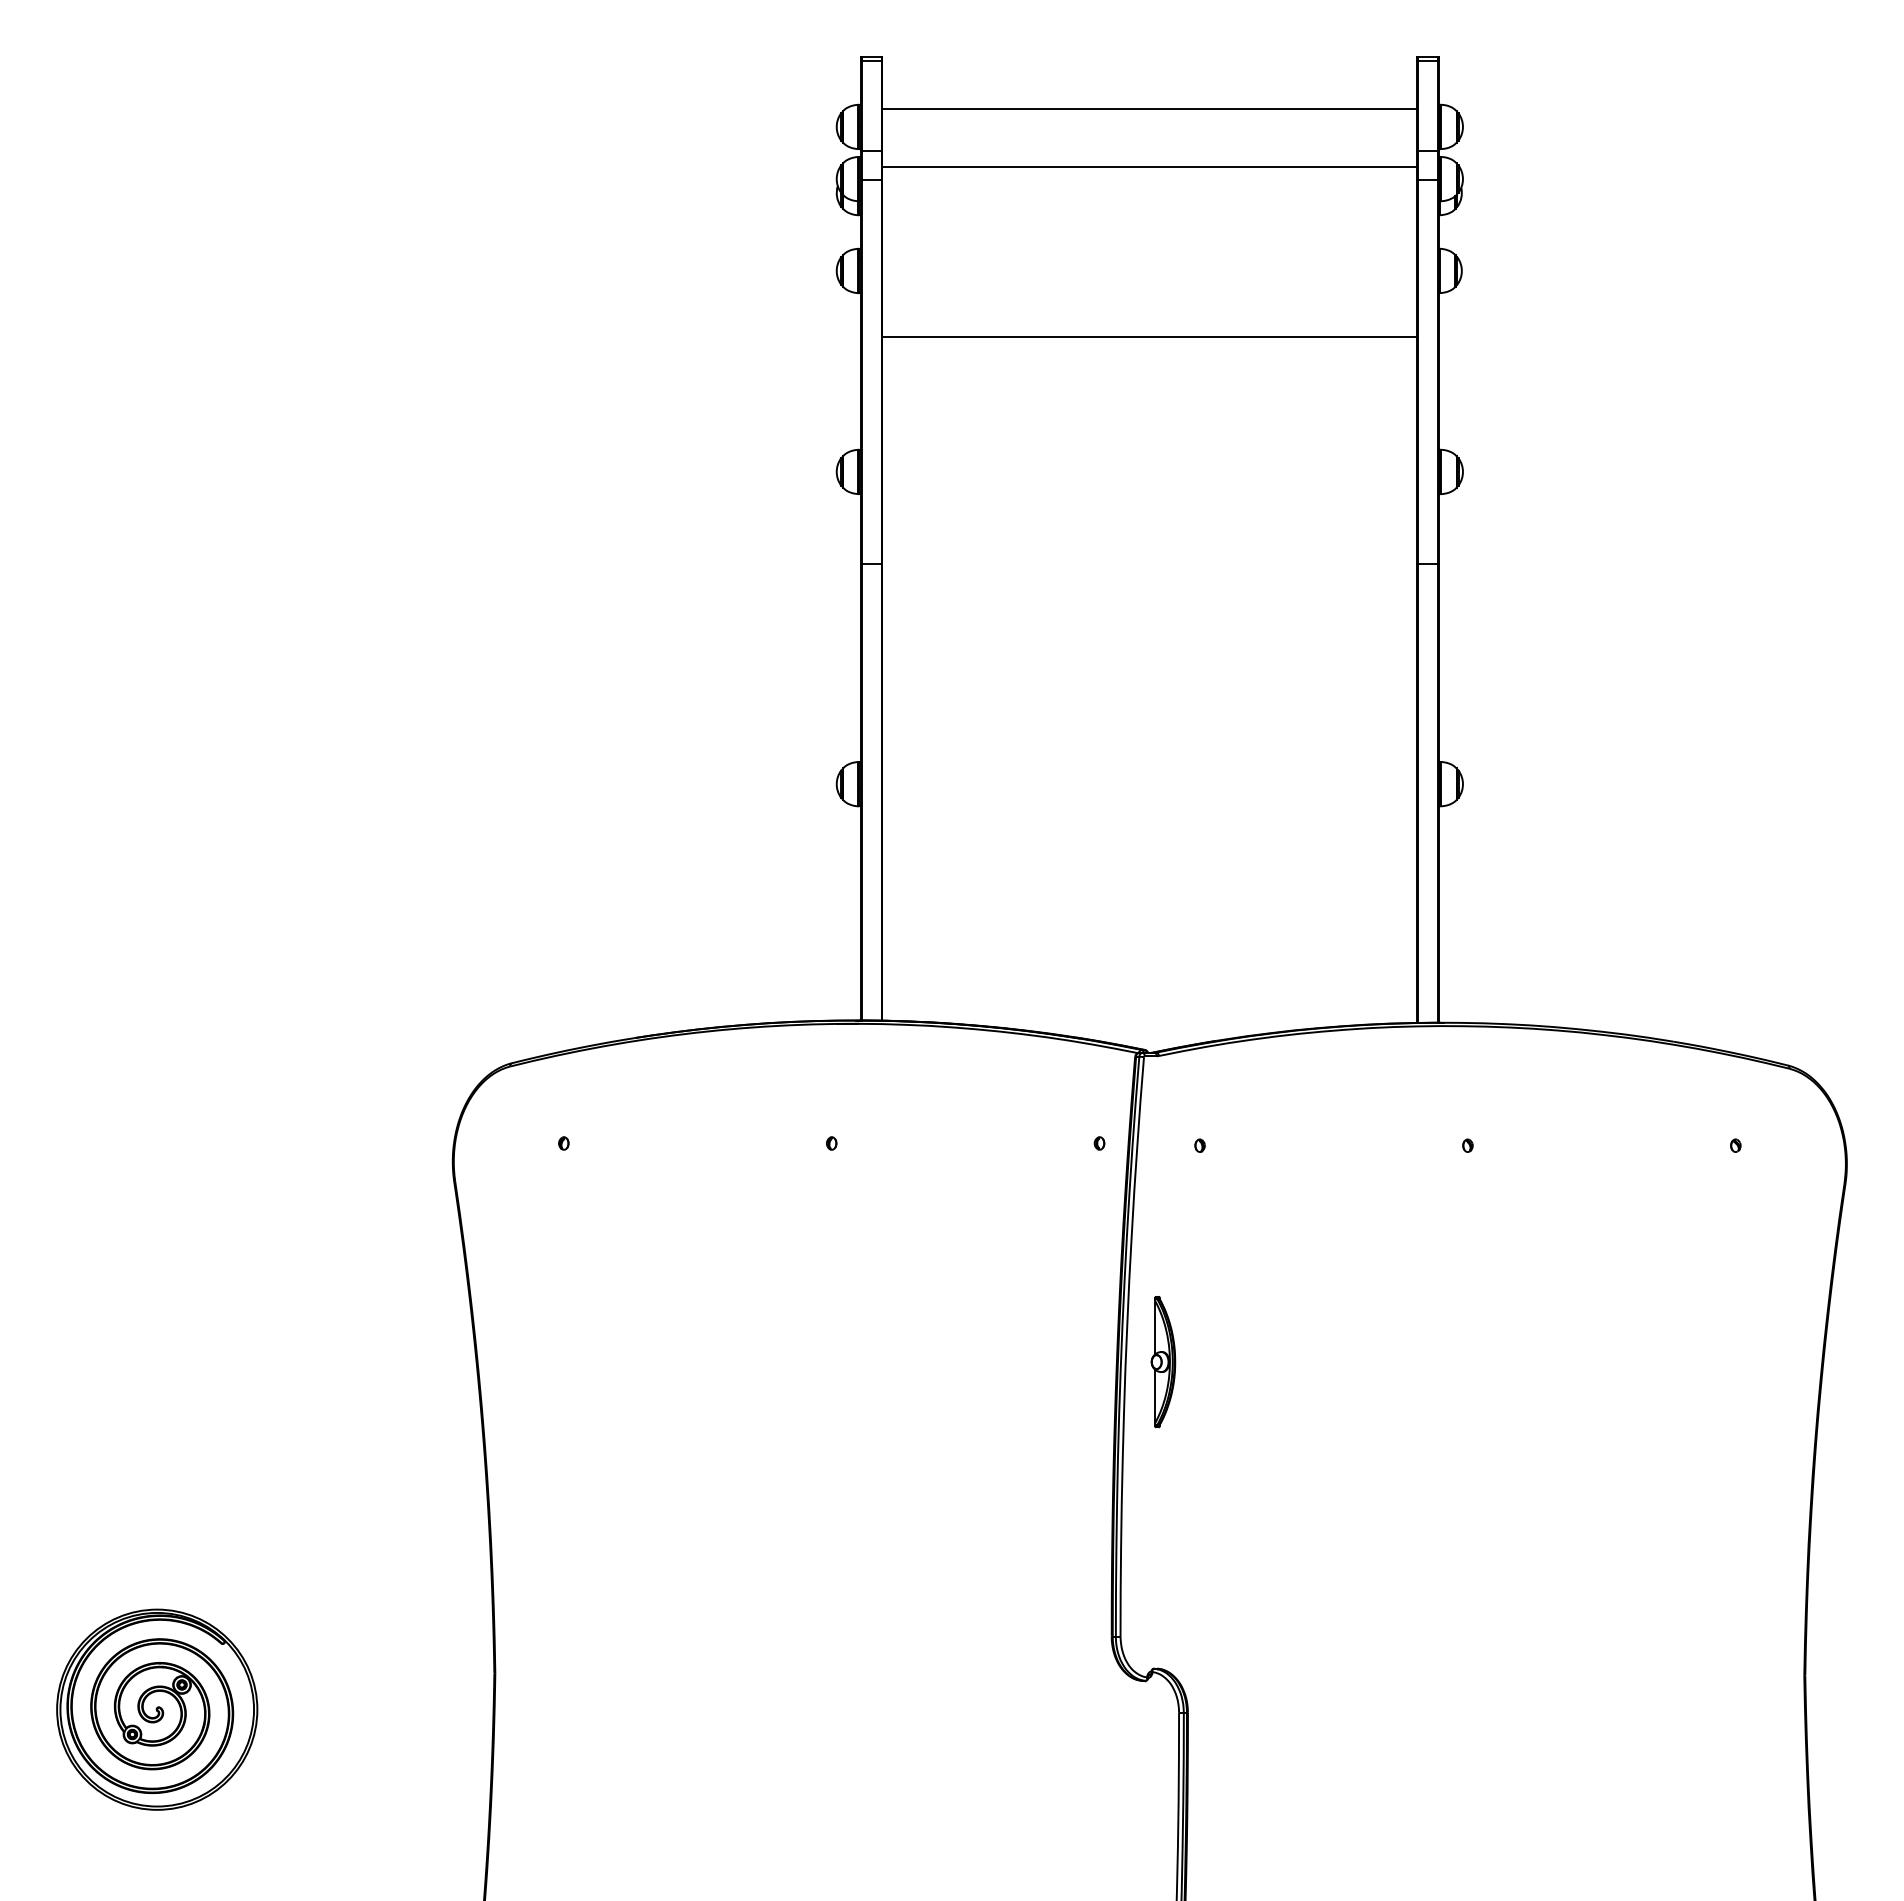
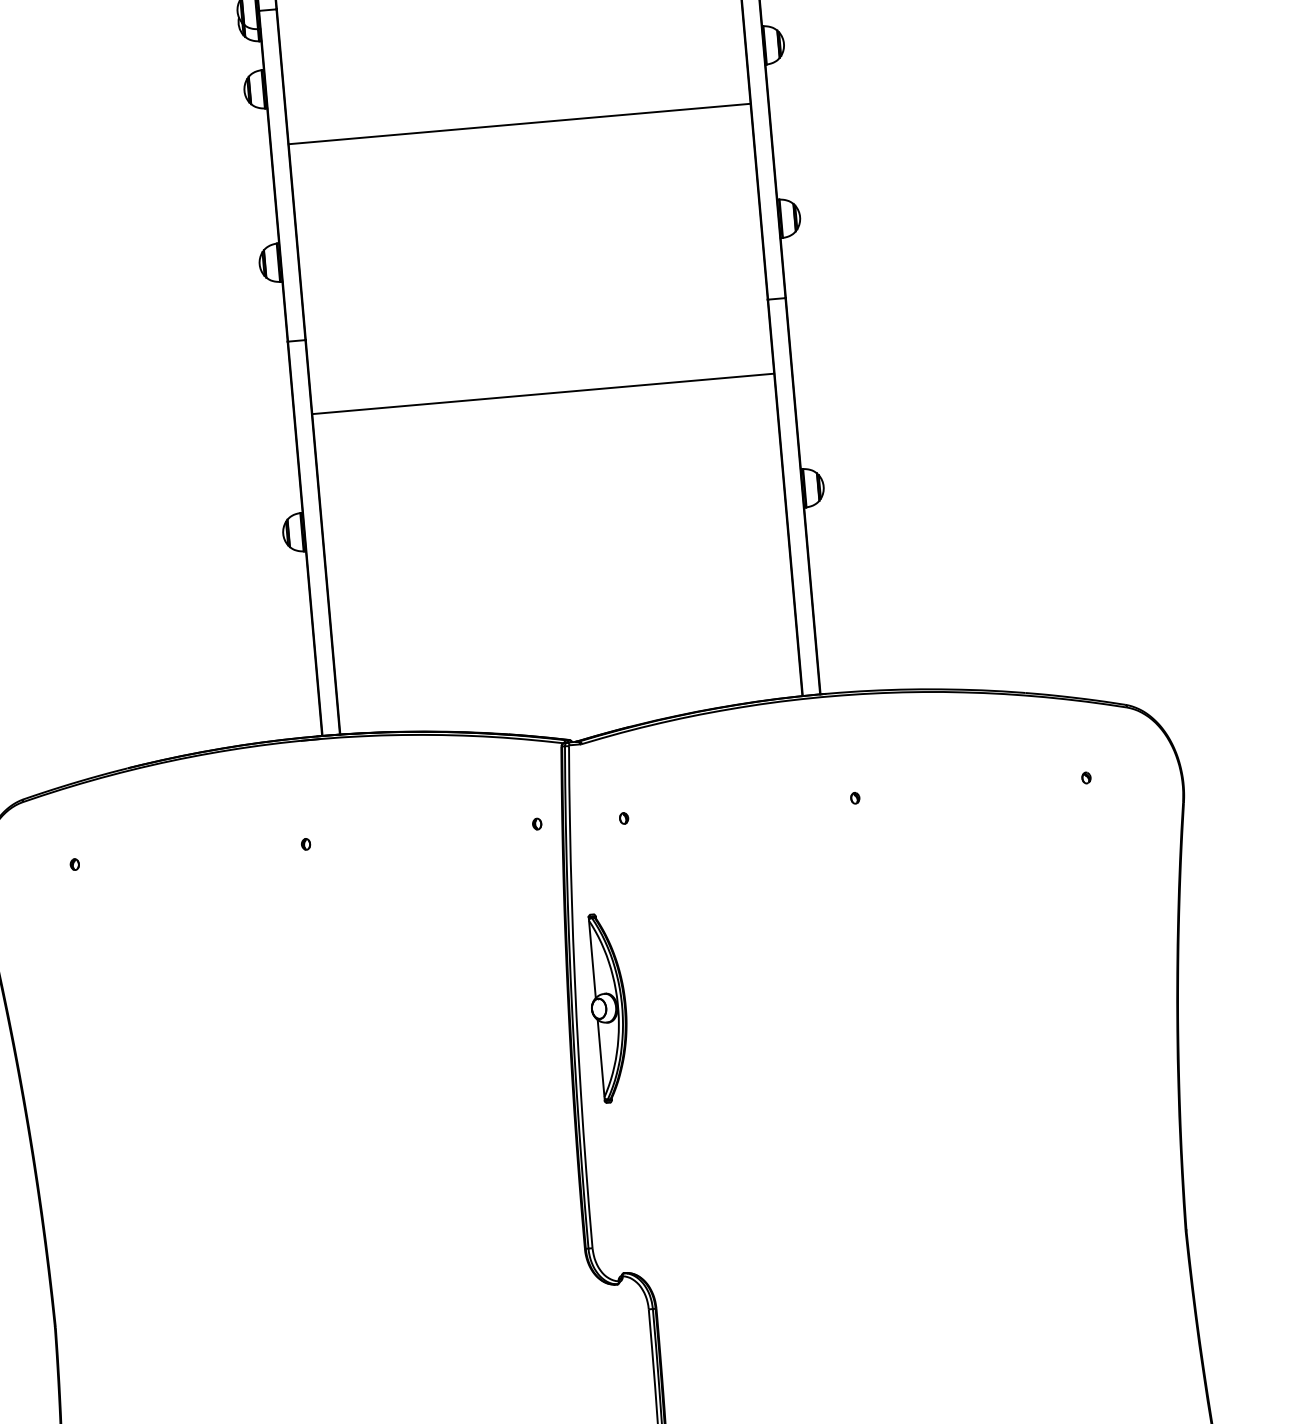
line: (1149, 649) -> (542, 394), added
part: (1163, 1361) -> (608, 1007), size x1.67

